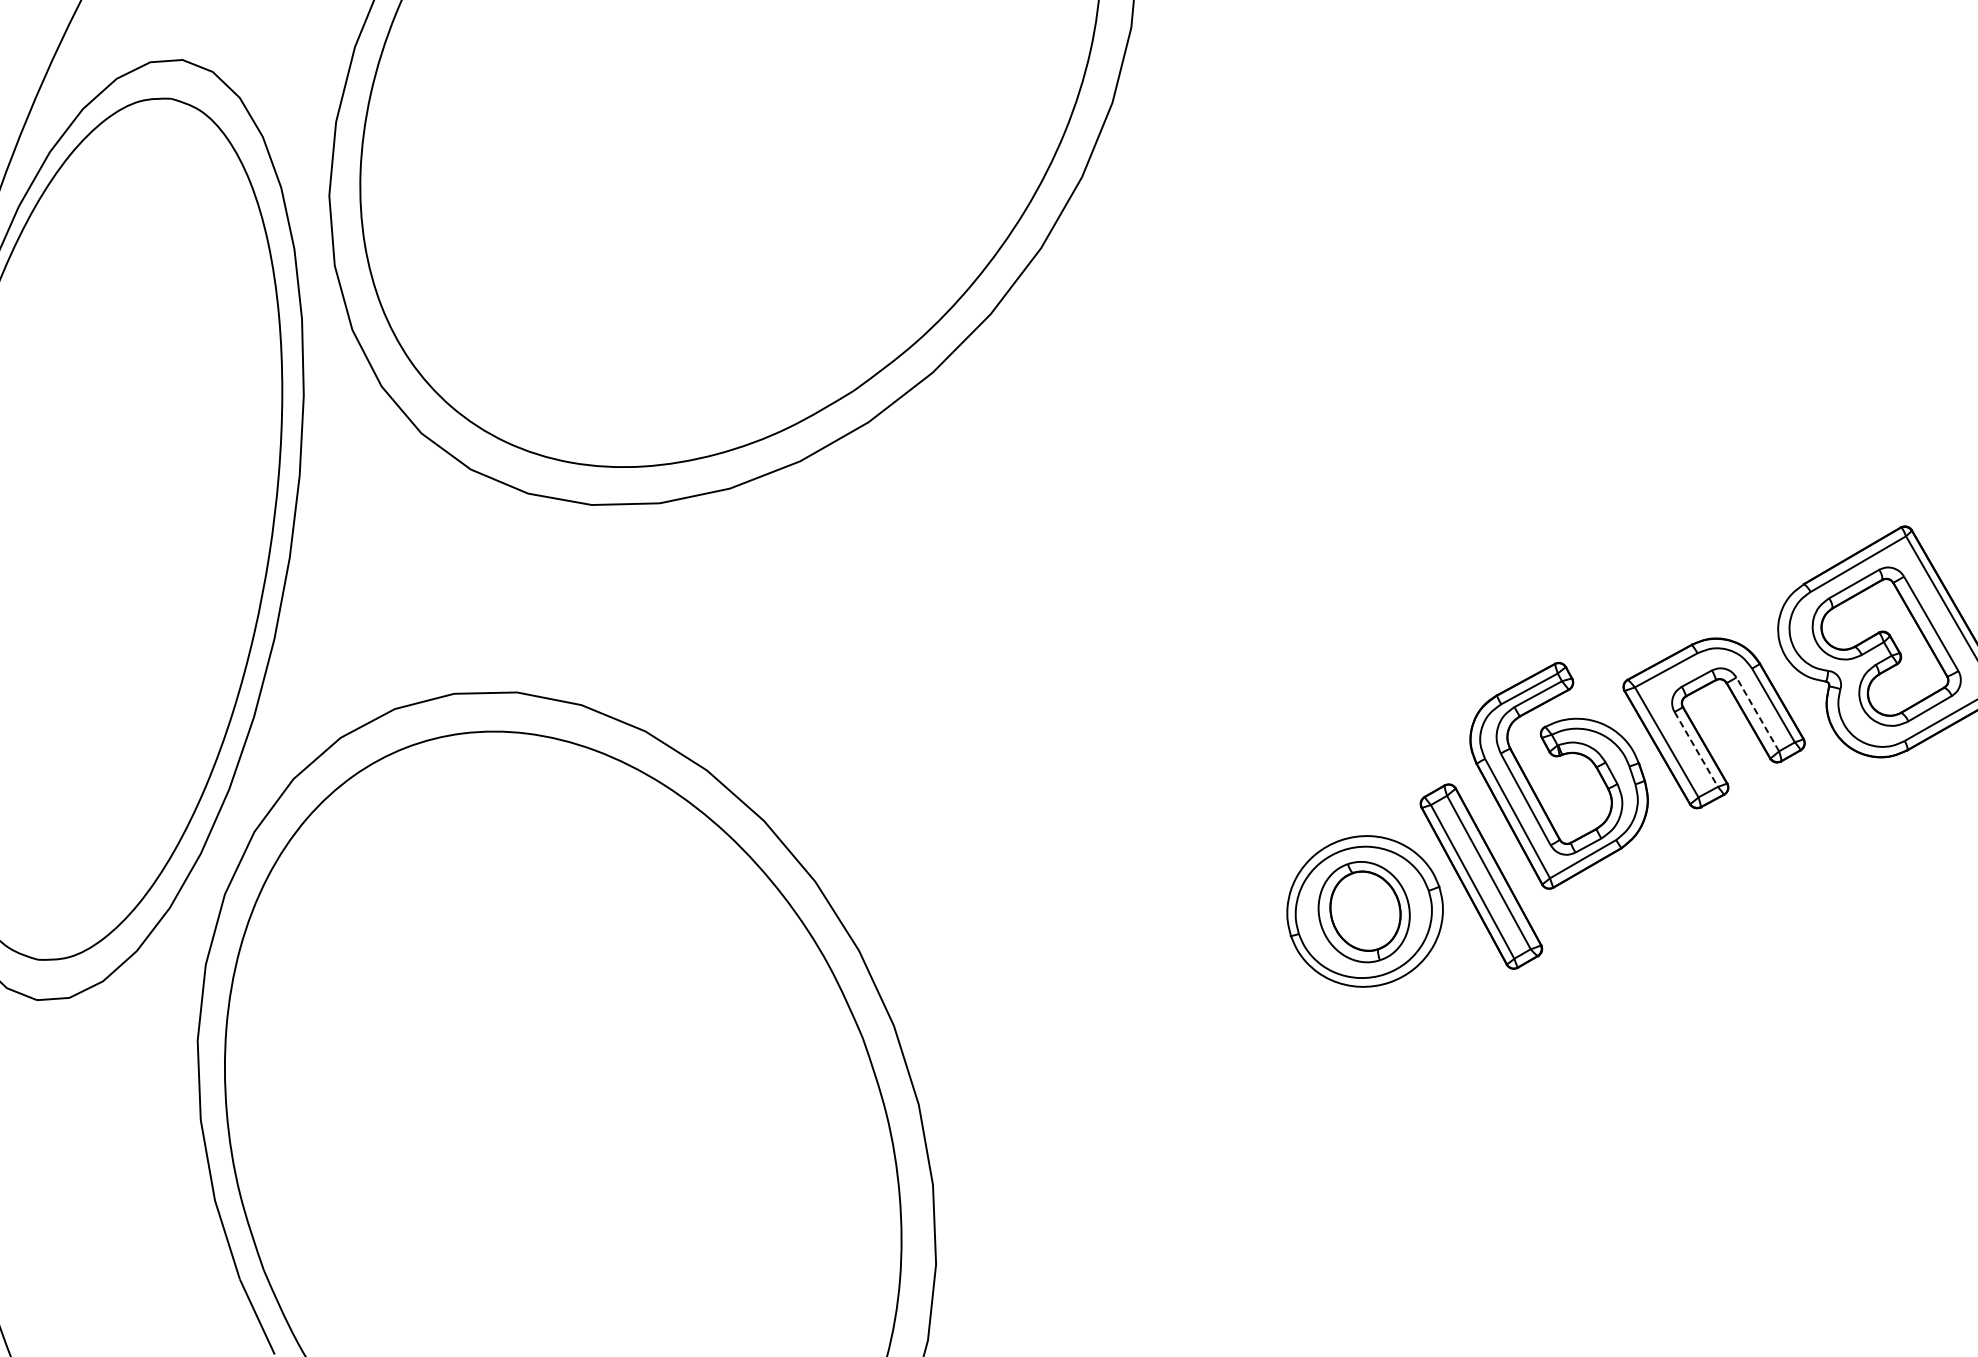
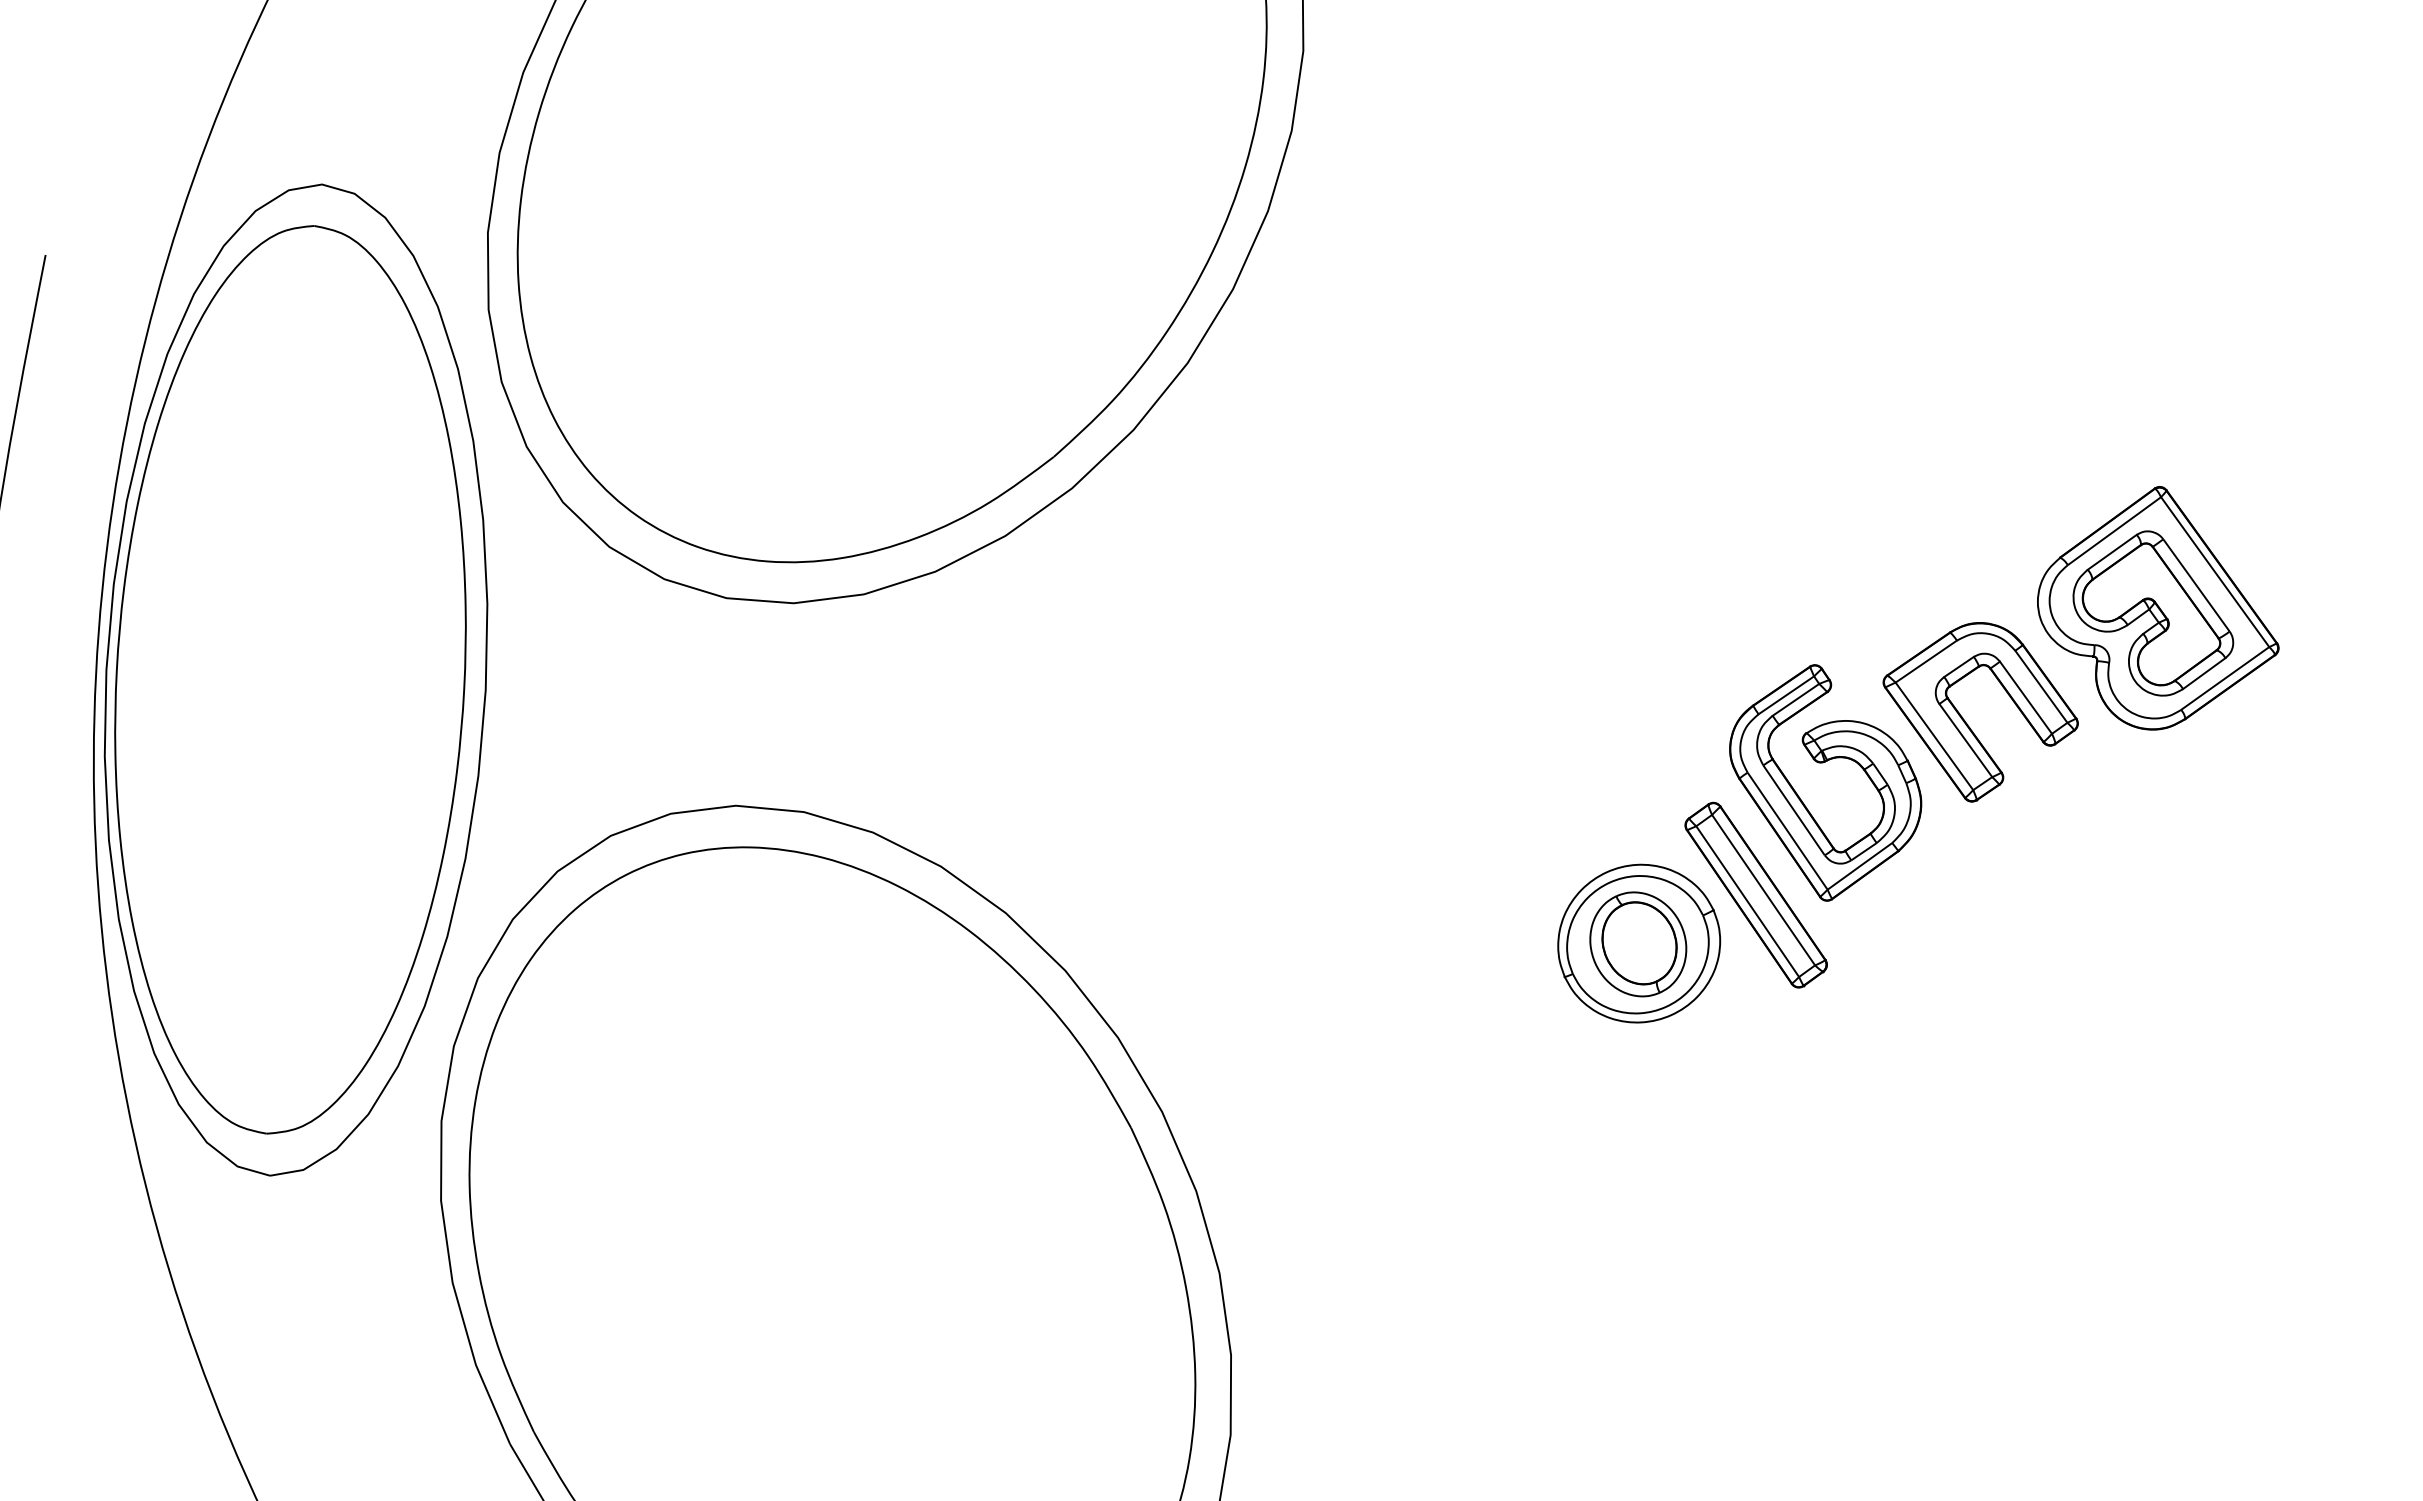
line: (1757, 714) -> (2025, 697), dashed -> solid
line: (1696, 749) -> (1966, 740), dashed -> solid

